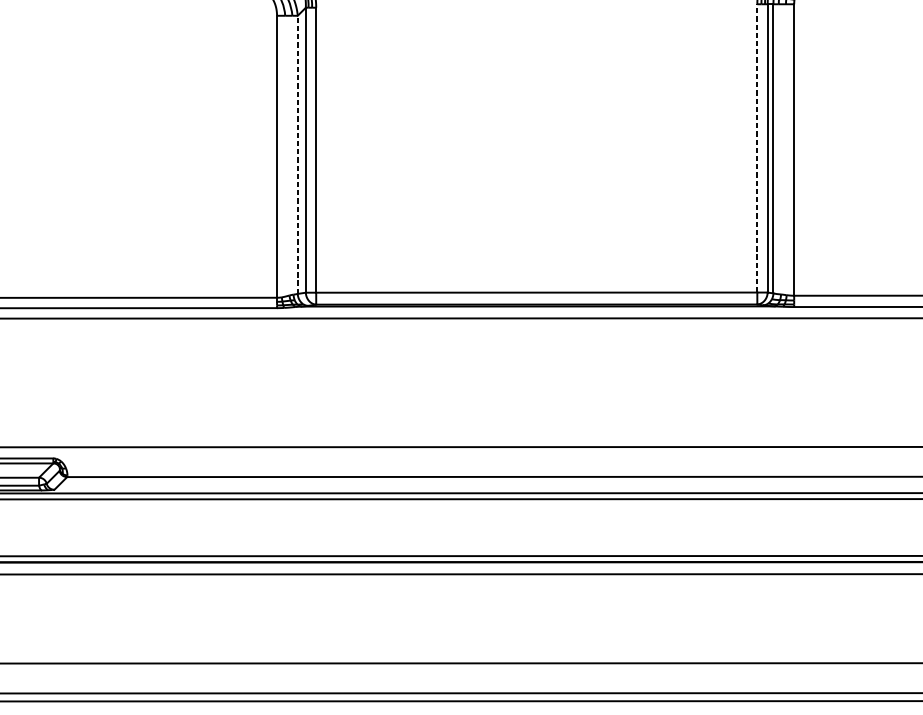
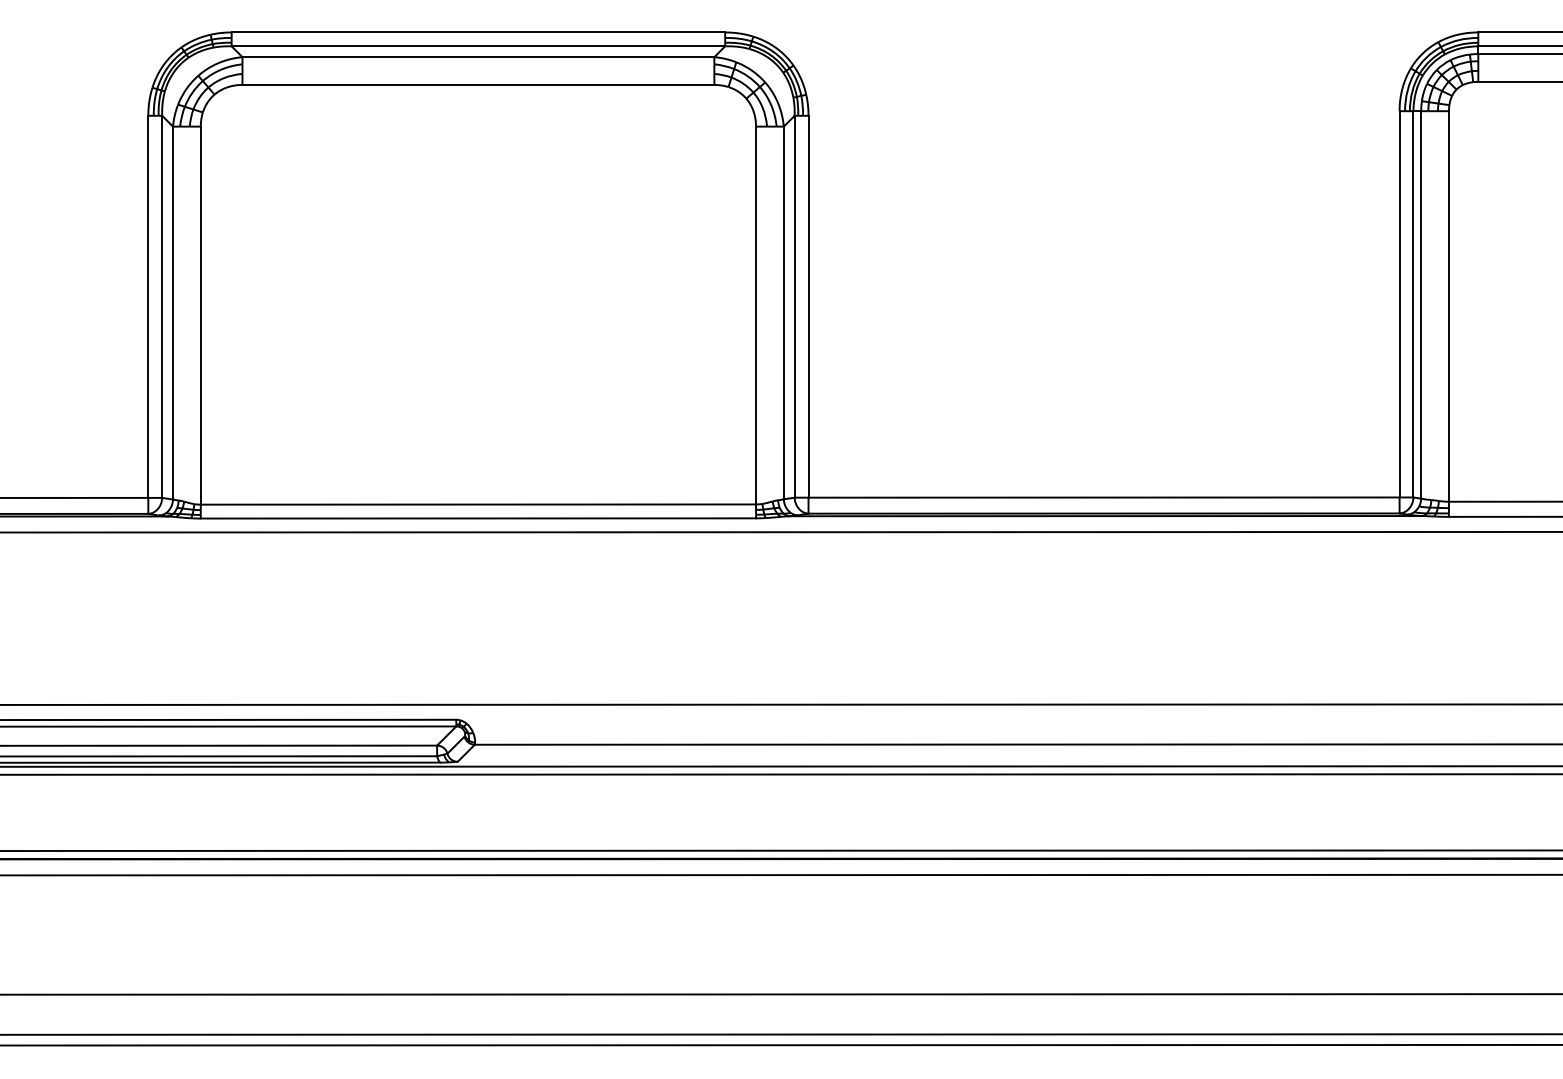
line: (757, 147) -> (1399, 303), dashed -> solid
line: (297, 154) -> (783, 312), dashed -> solid

